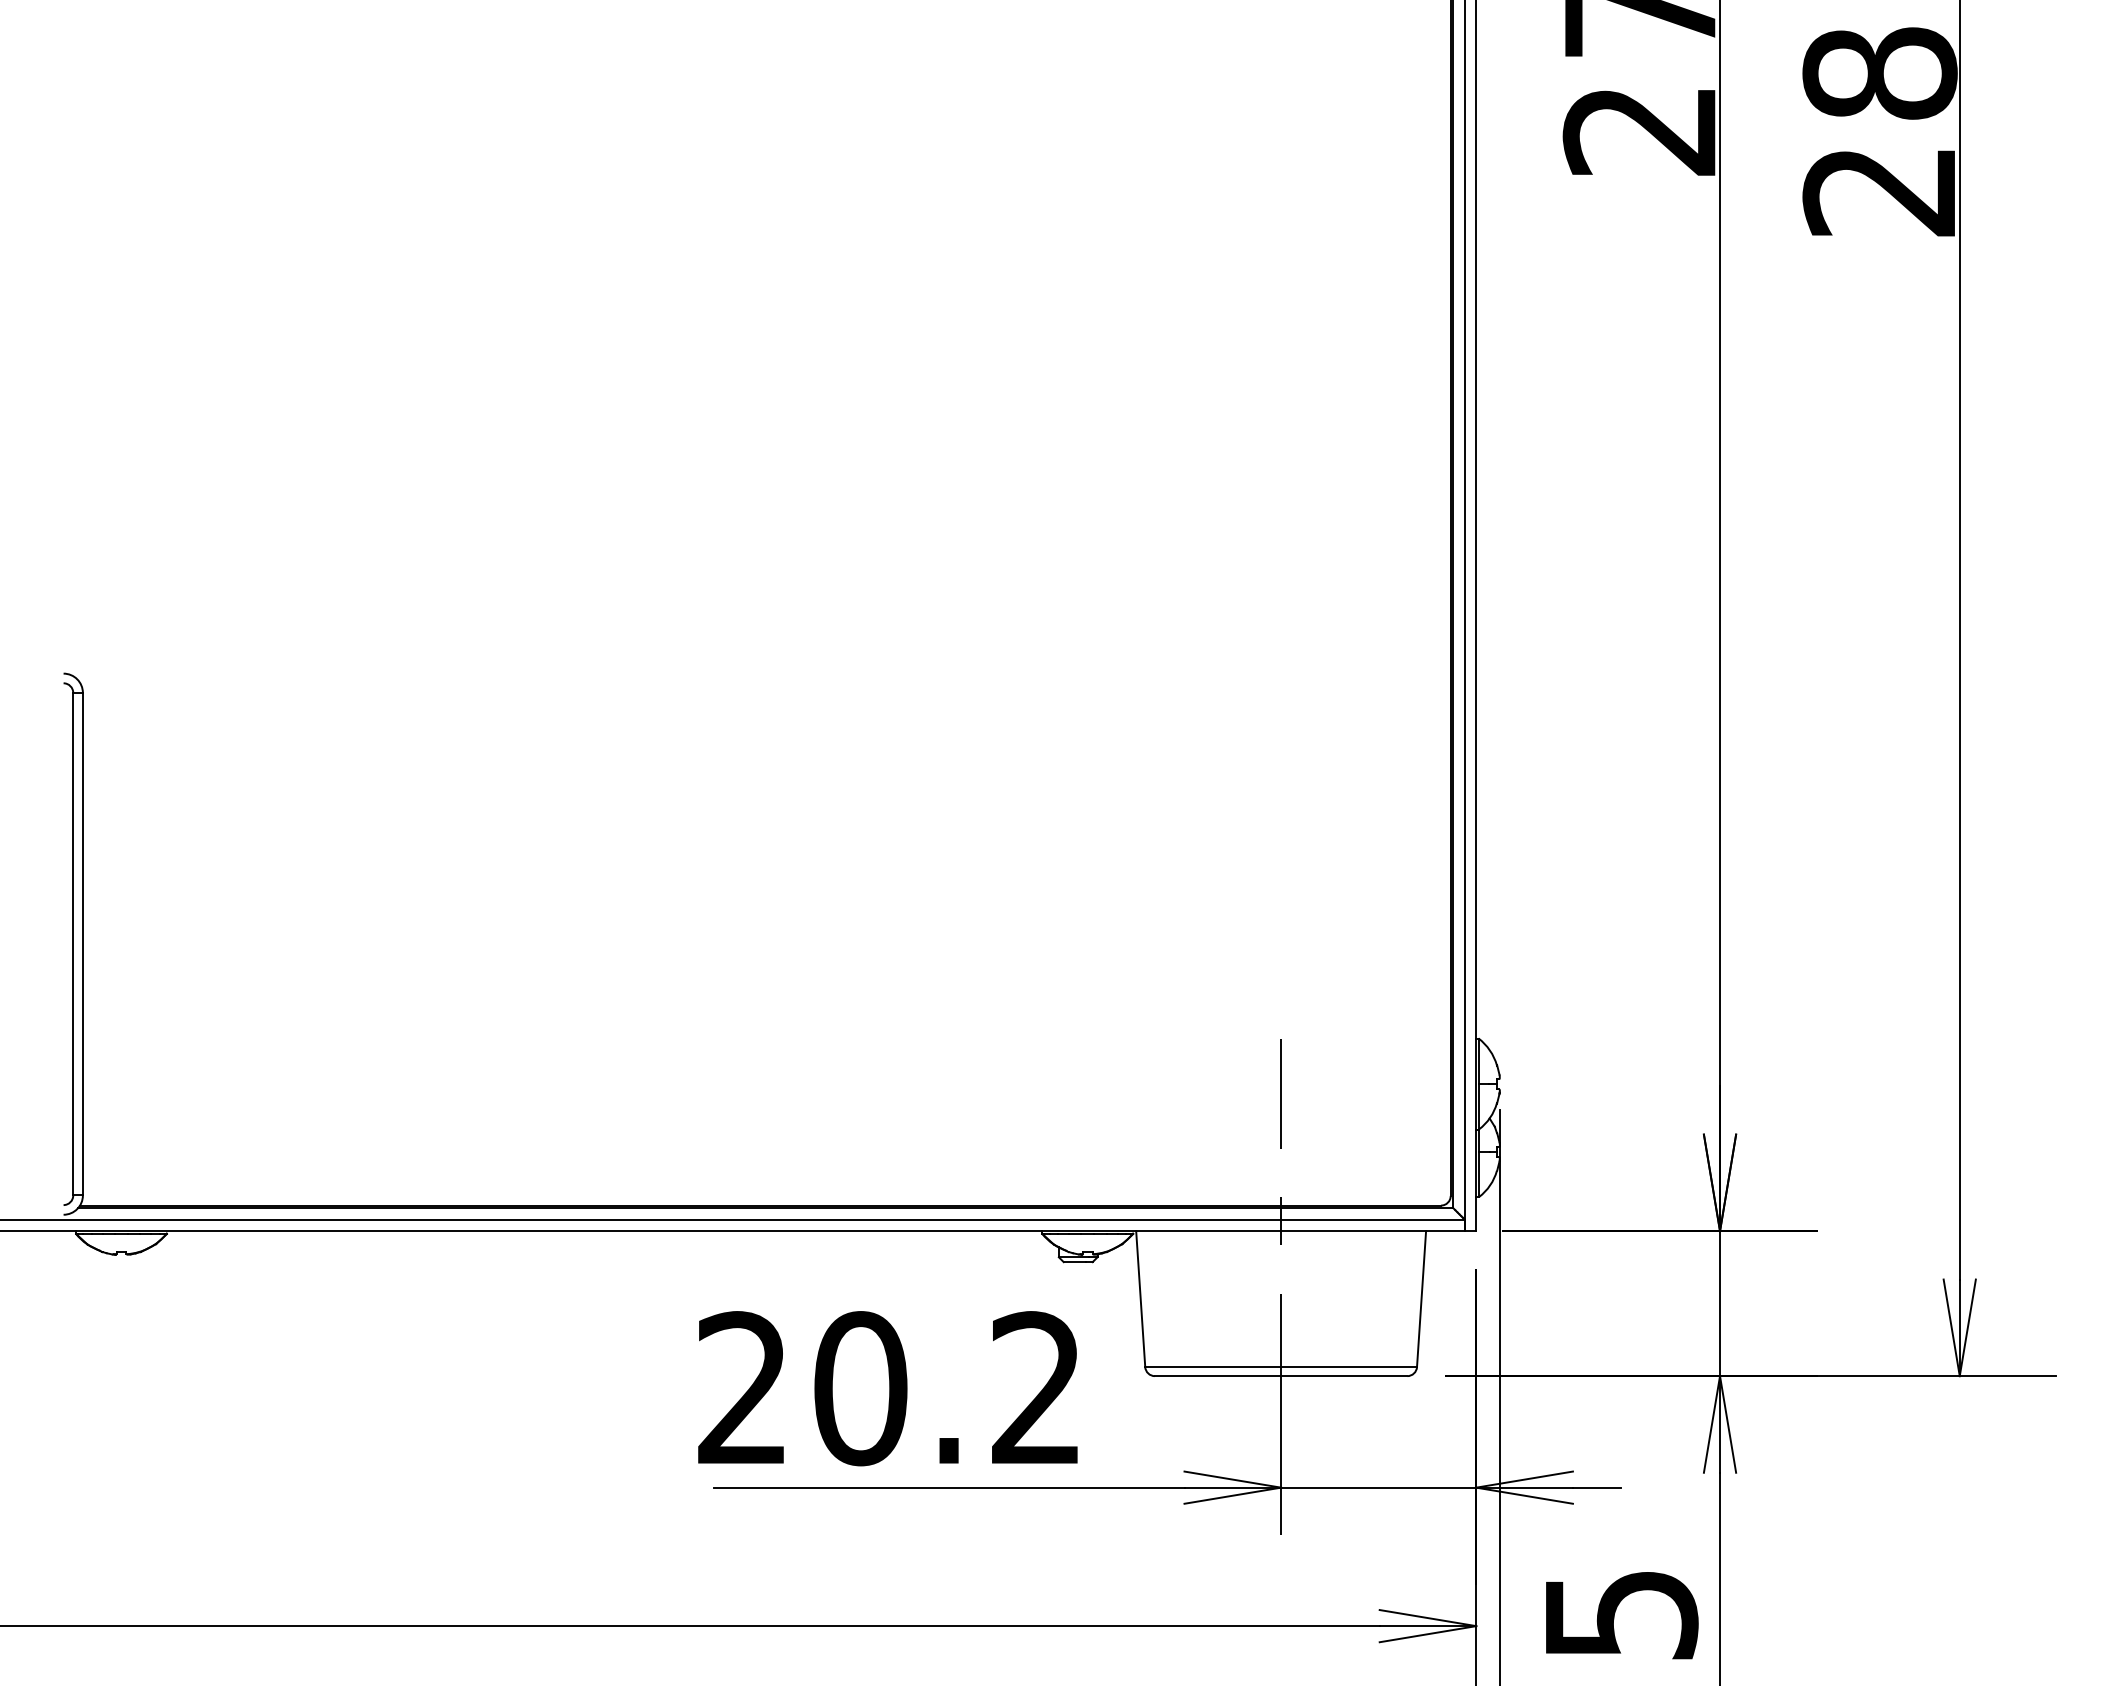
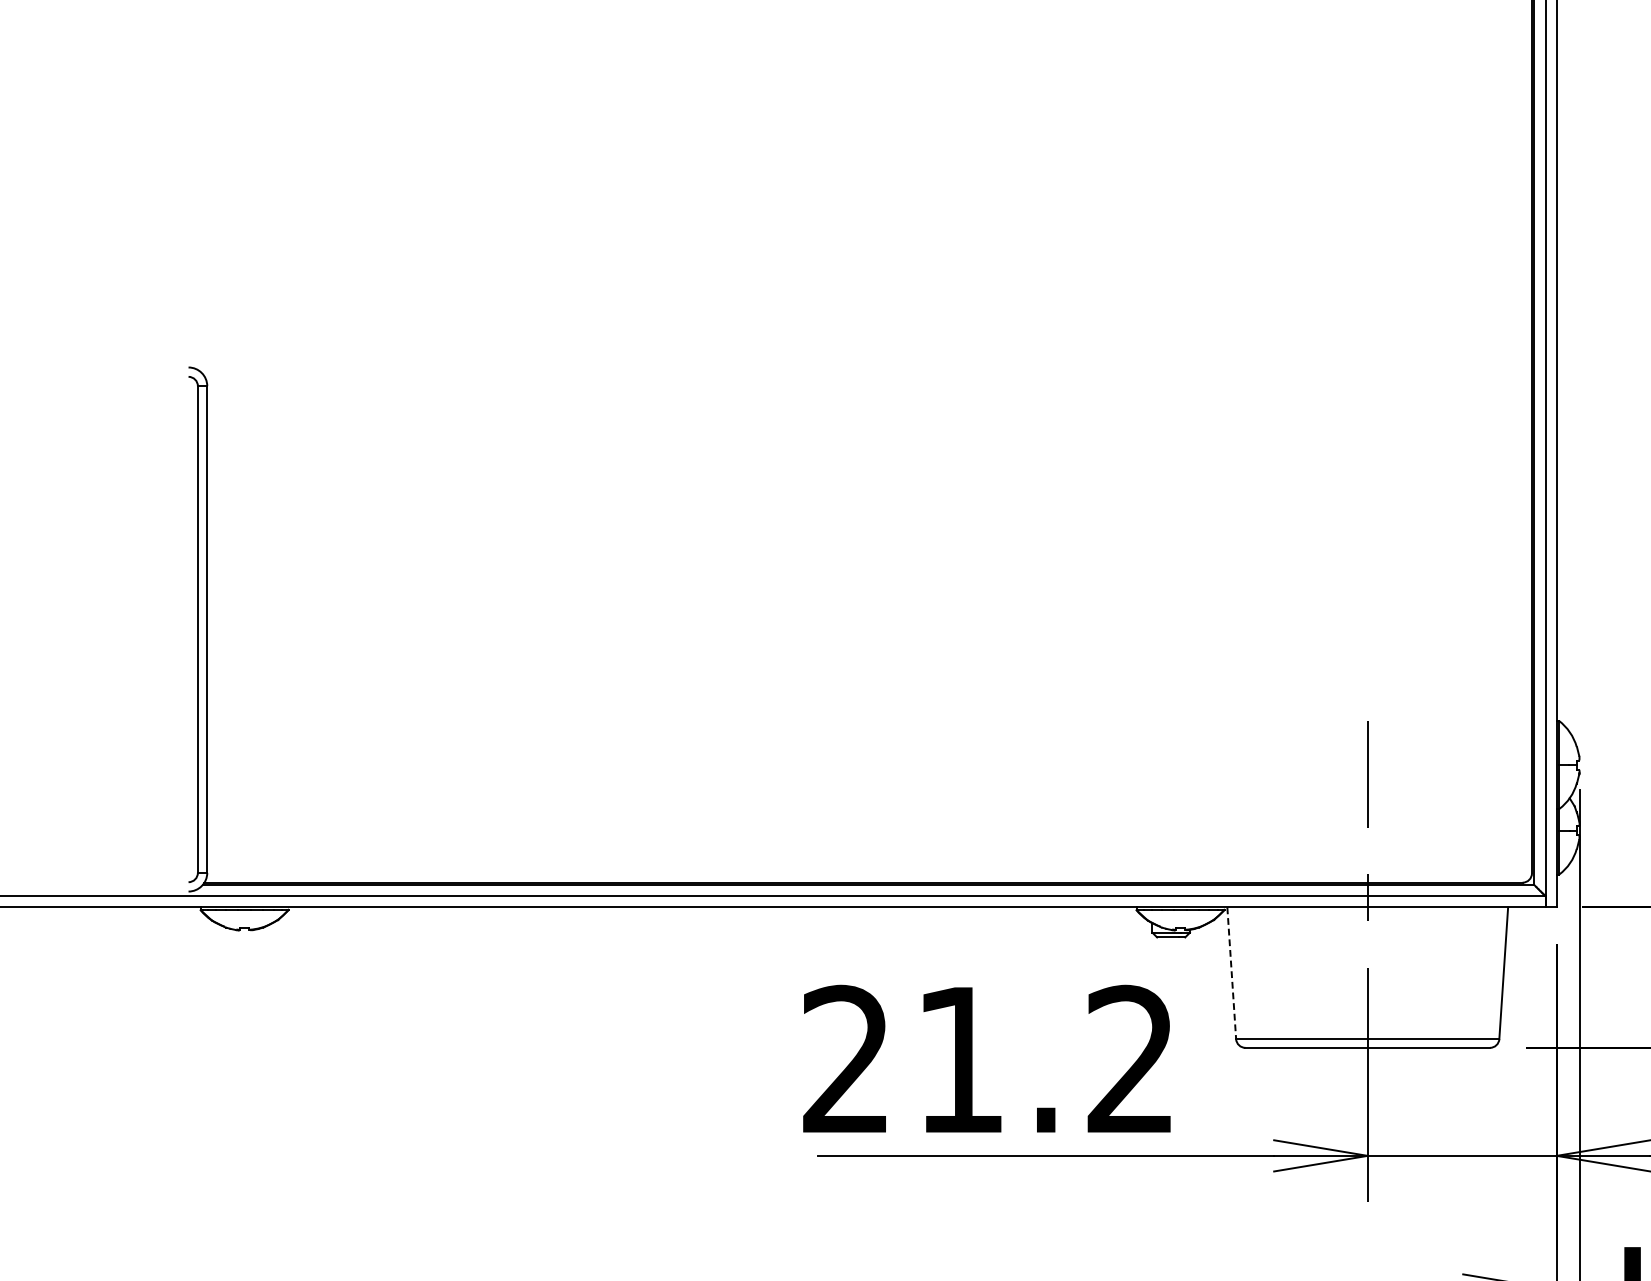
line: (1140, 1299) -> (1231, 973), solid -> dashed
text: (860, 1388) -> (960, 1059), 20.2 -> 21.2

